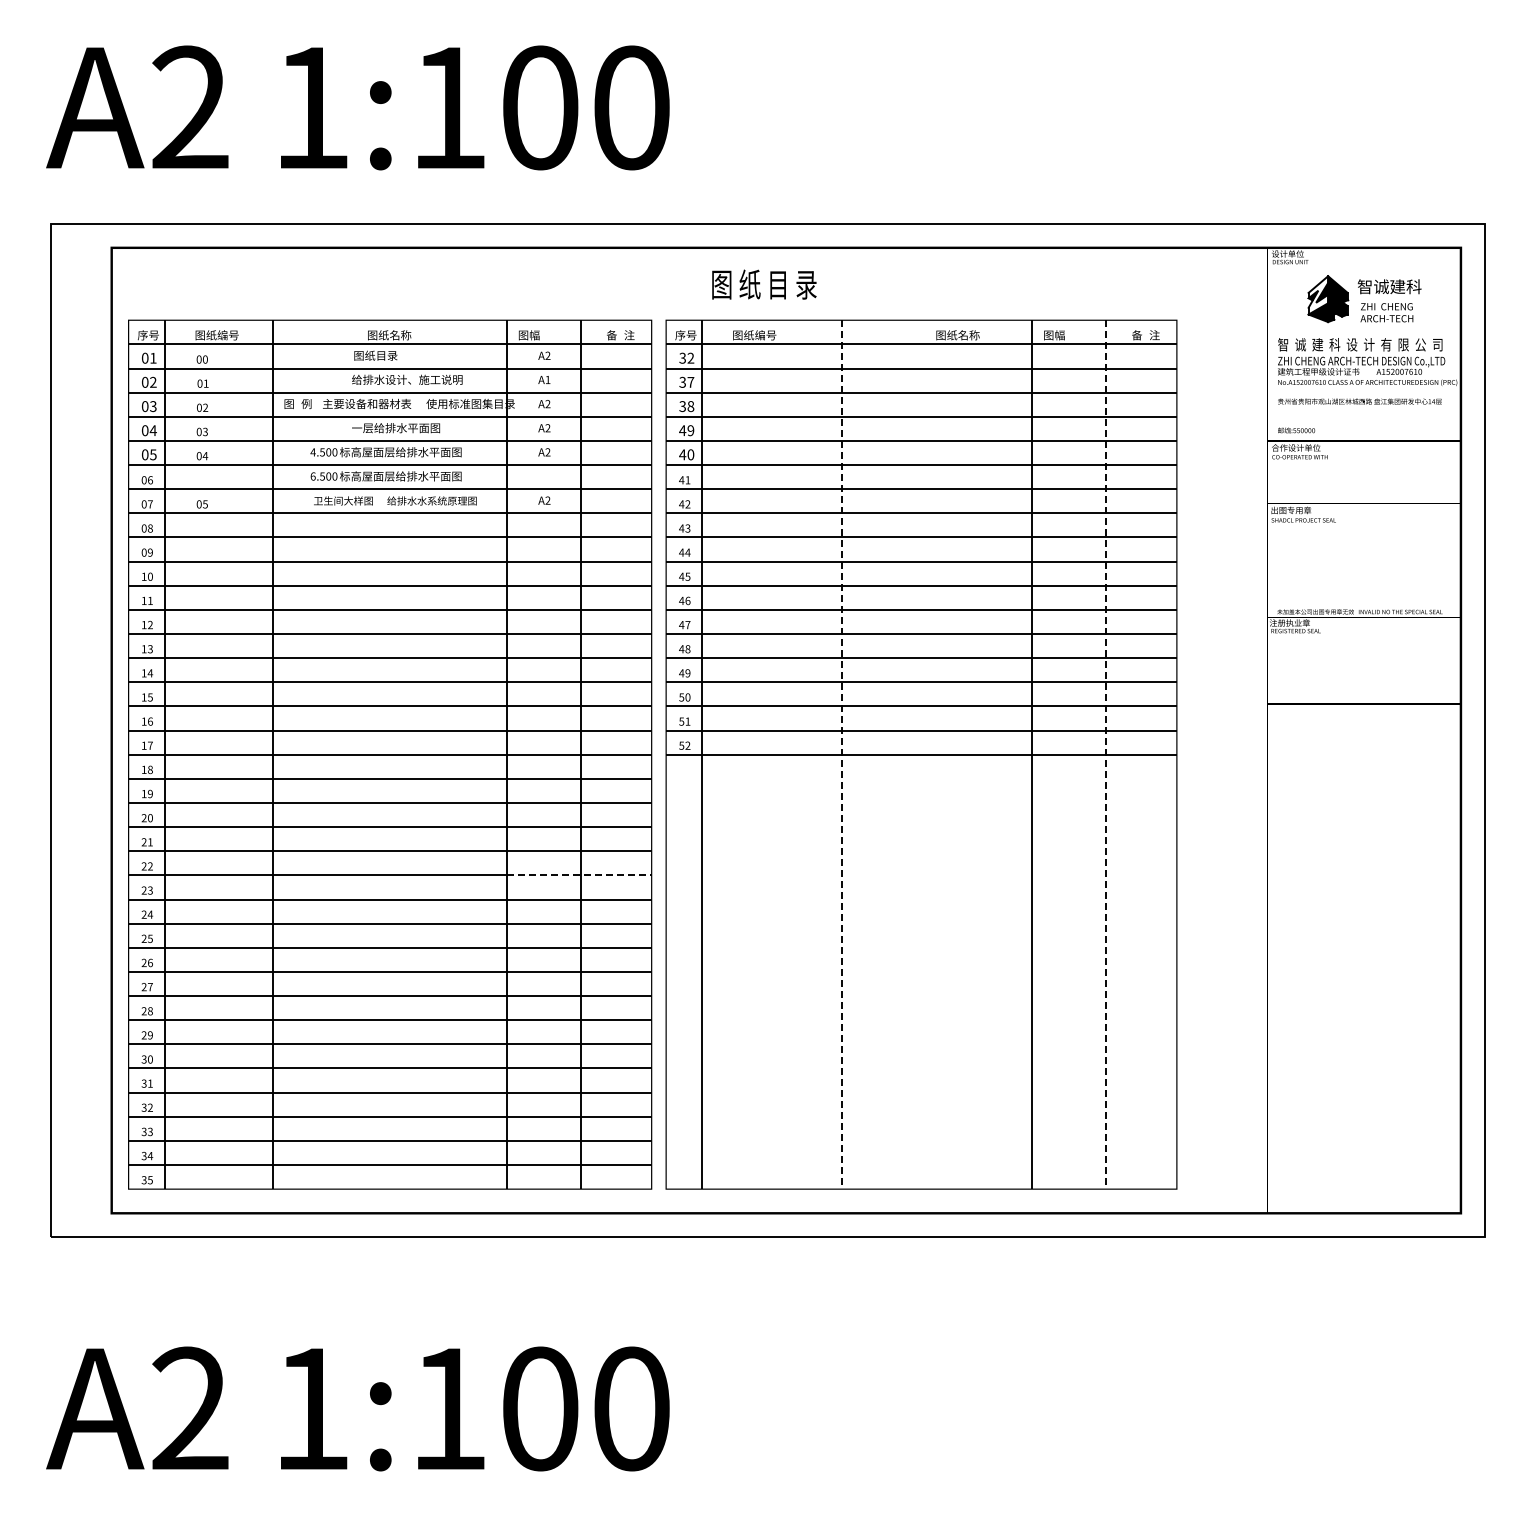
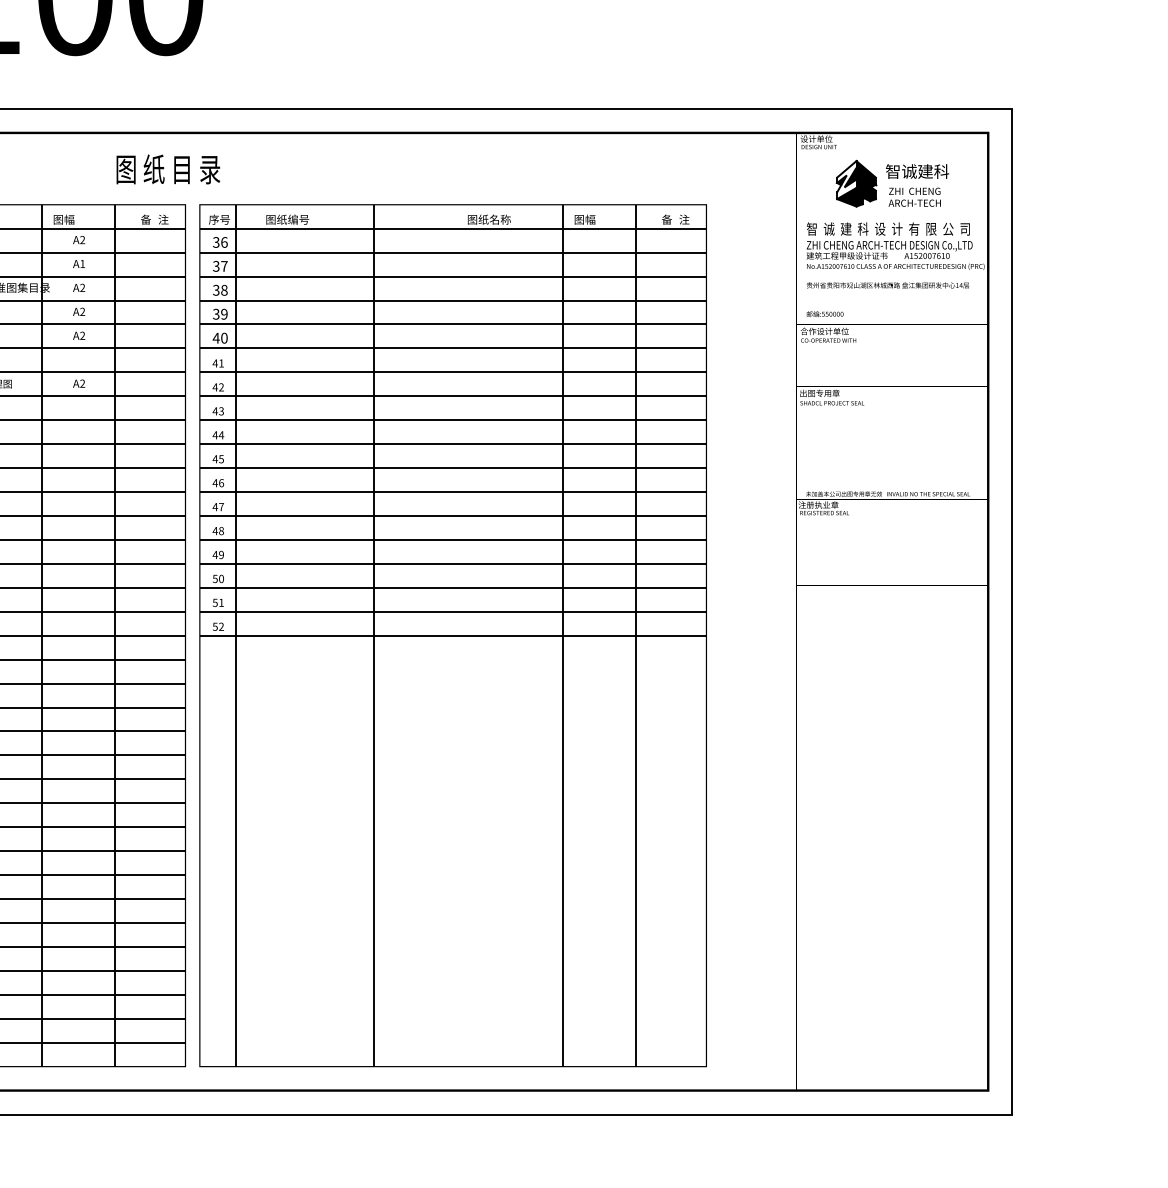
text: (764, 284) -> (168, 169), moved
text: (690, 357) -> (224, 241), 32 -> 36
text: (682, 430) -> (216, 314), 49 -> 39
line: (841, 755) -> (373, 636), dashed -> solid
line: (1106, 755) -> (636, 636), dashed -> solid
line: (579, 875) -> (113, 755), dashed -> solid

